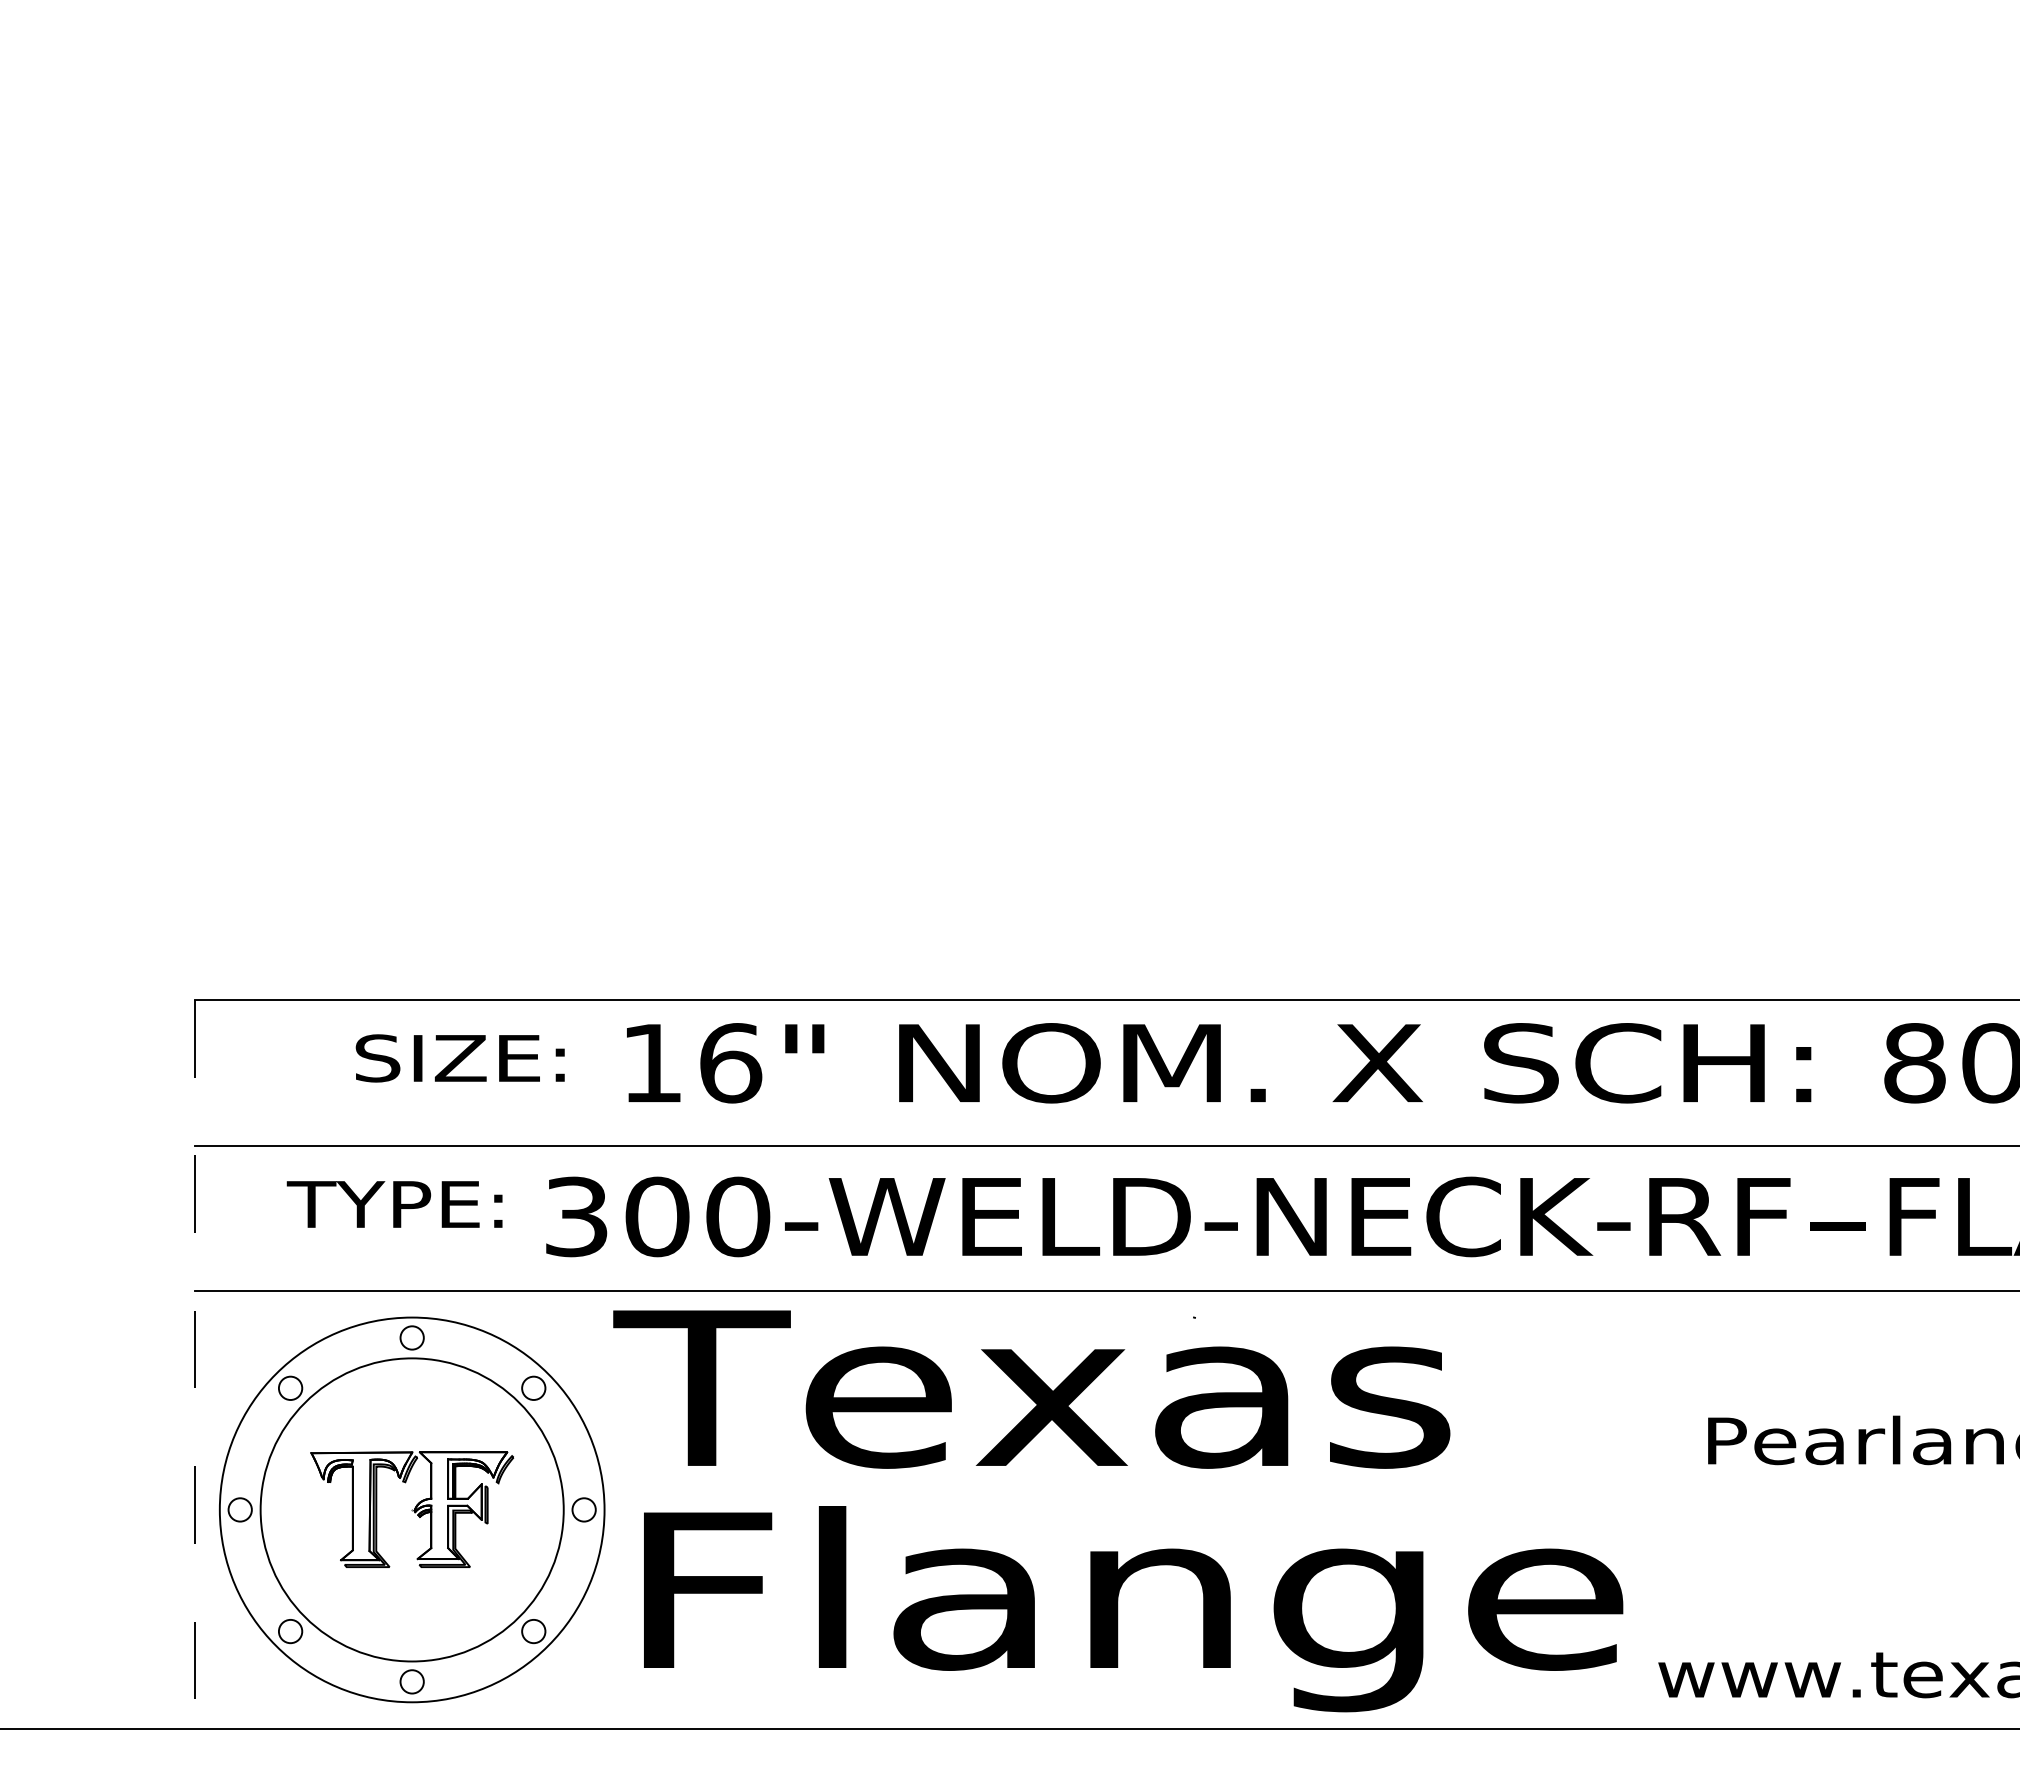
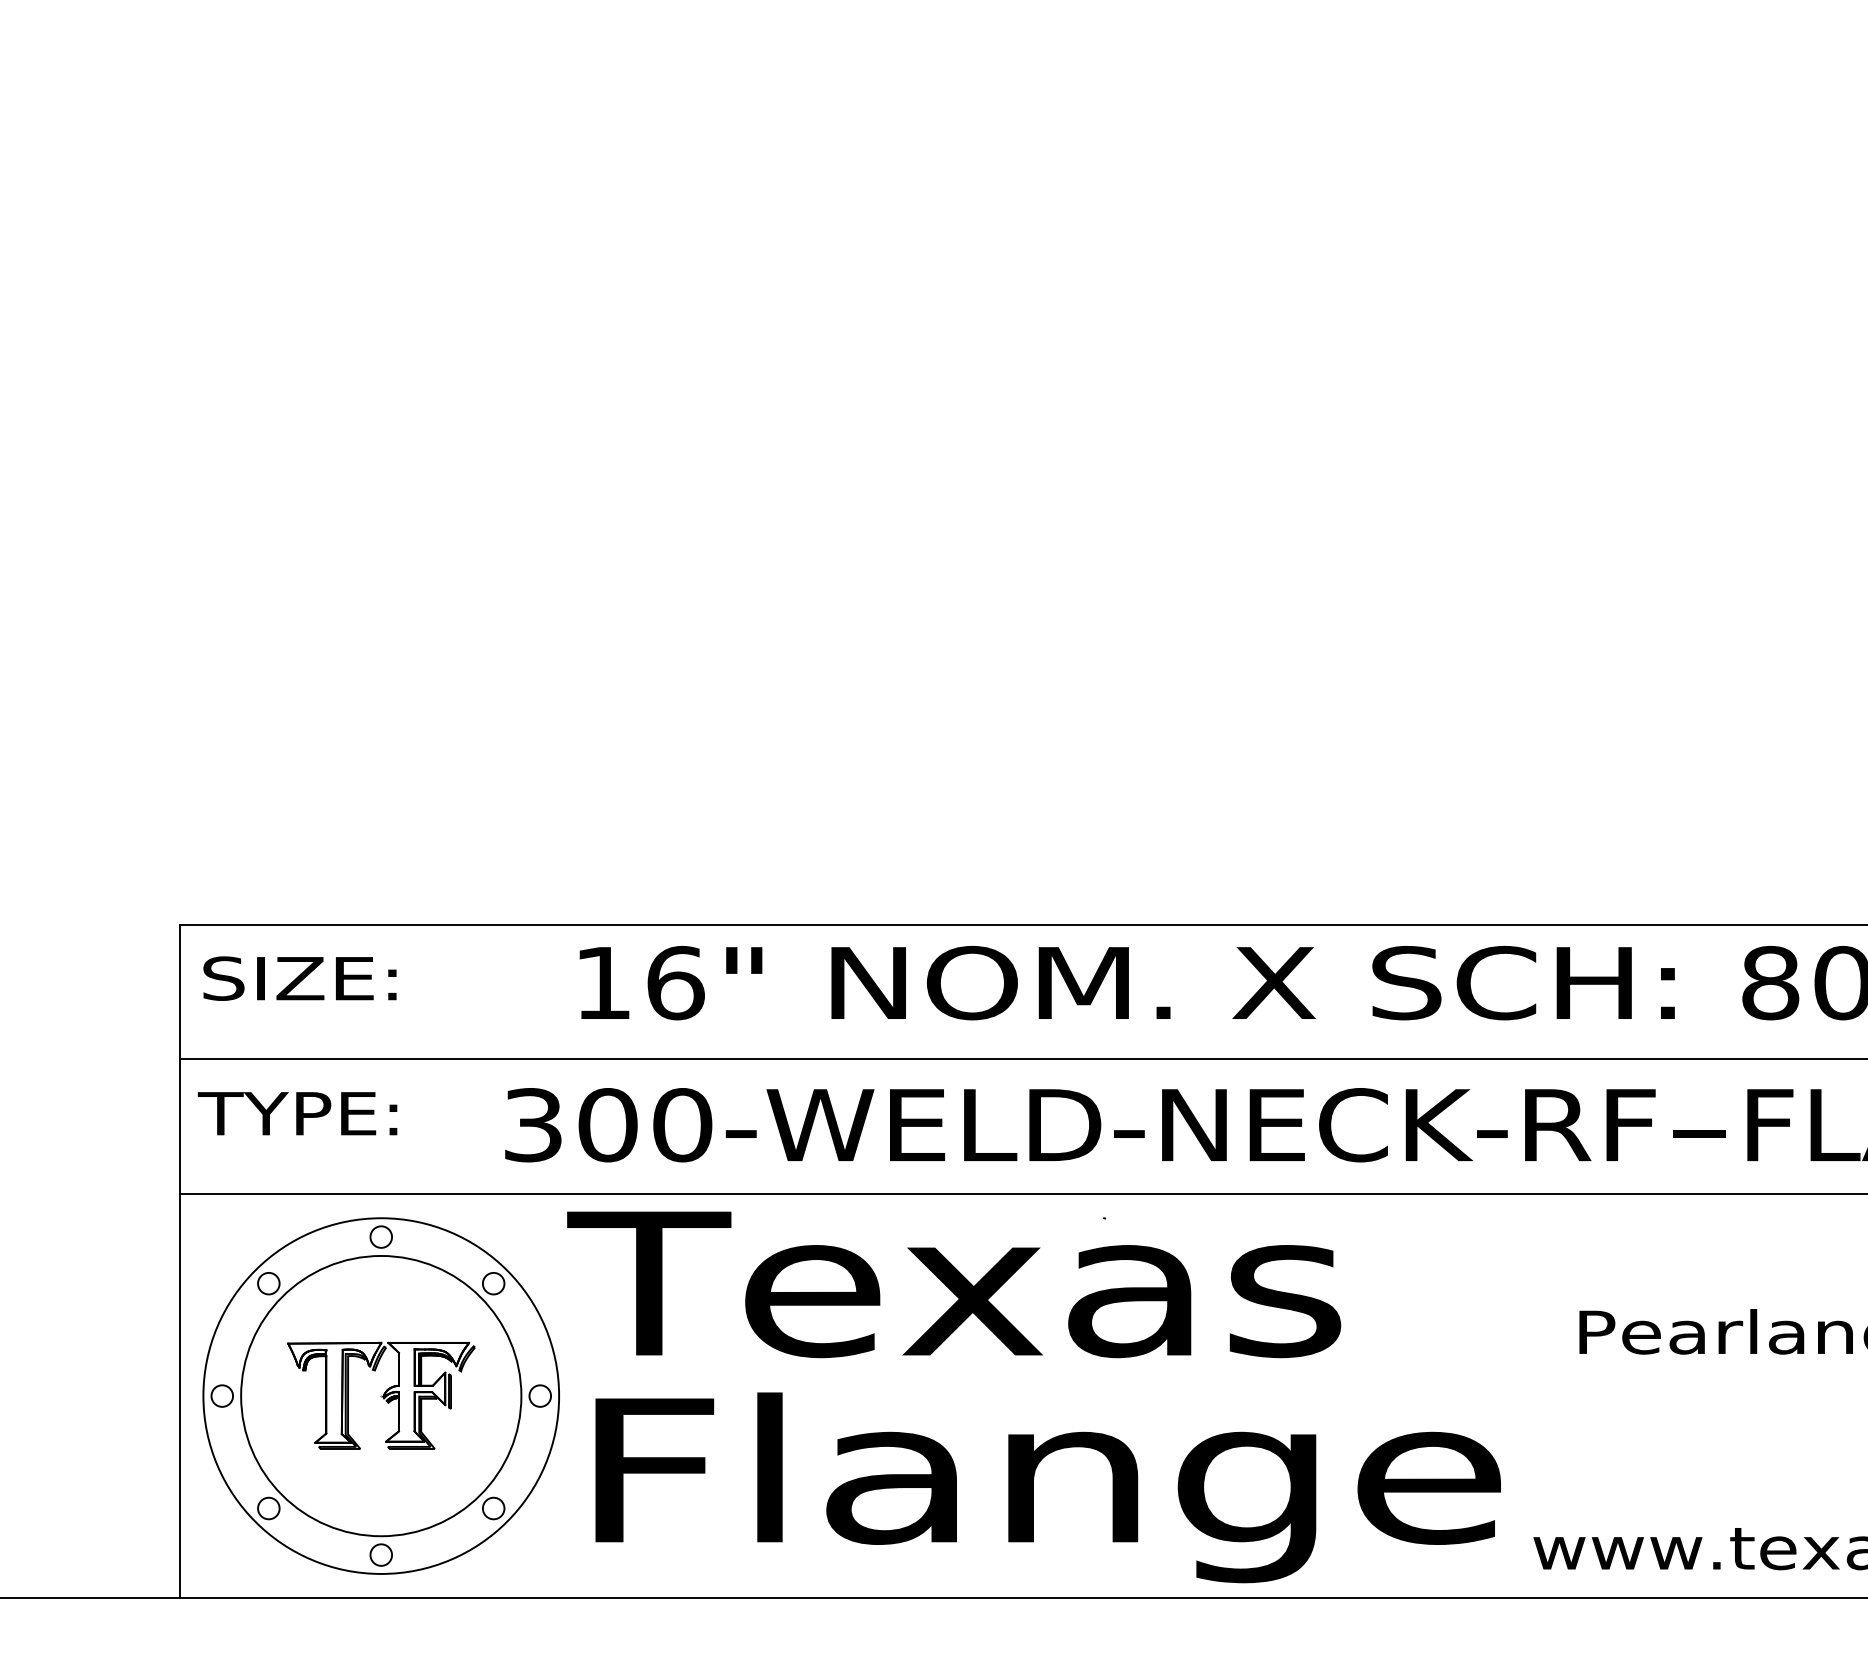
text: (459, 1058) -> (299, 978), moved
text: (394, 1204) -> (297, 1113), moved
line: (194, 1364) -> (179, 1261), dashed -> solid

